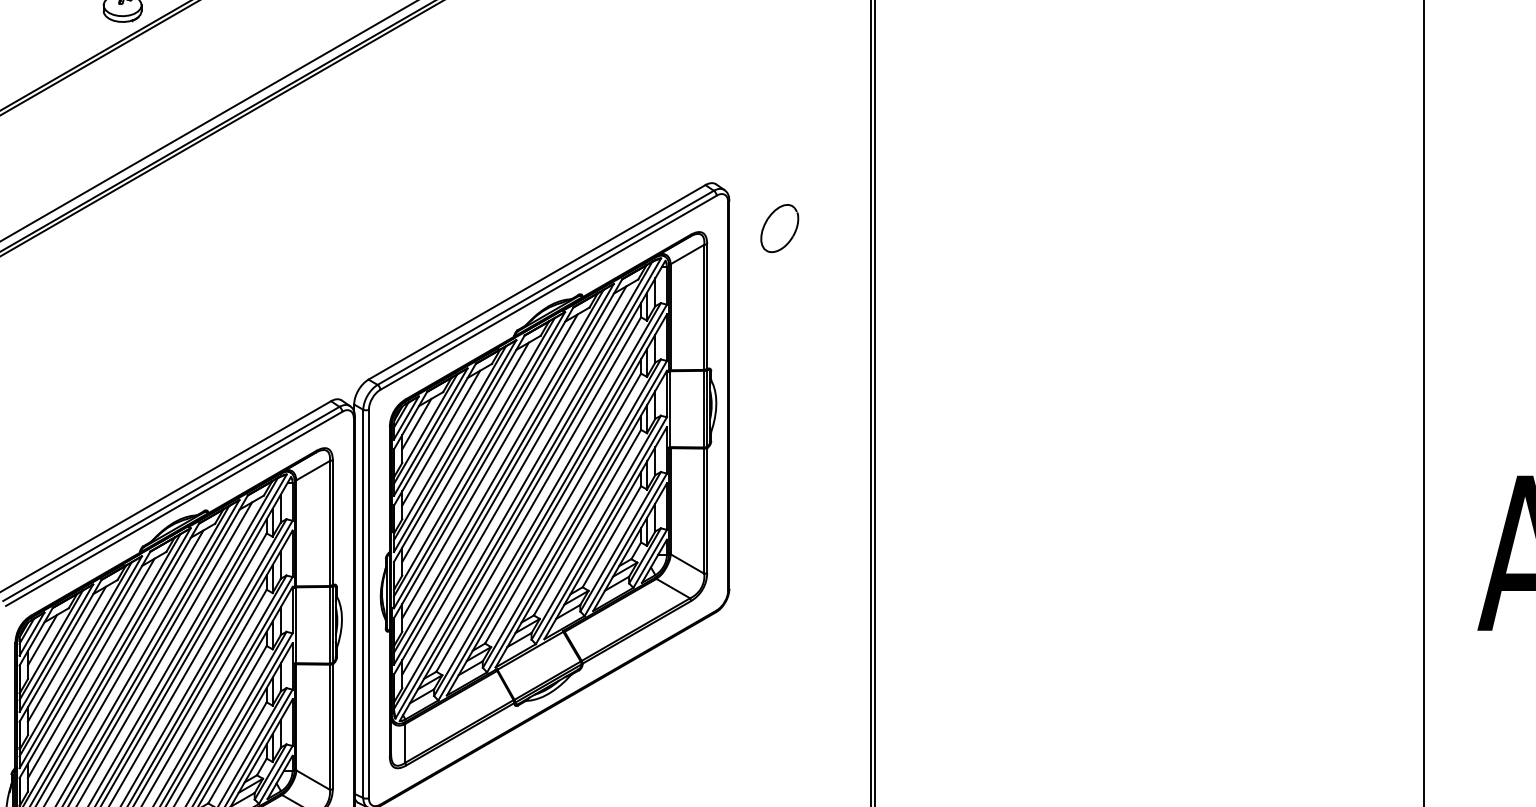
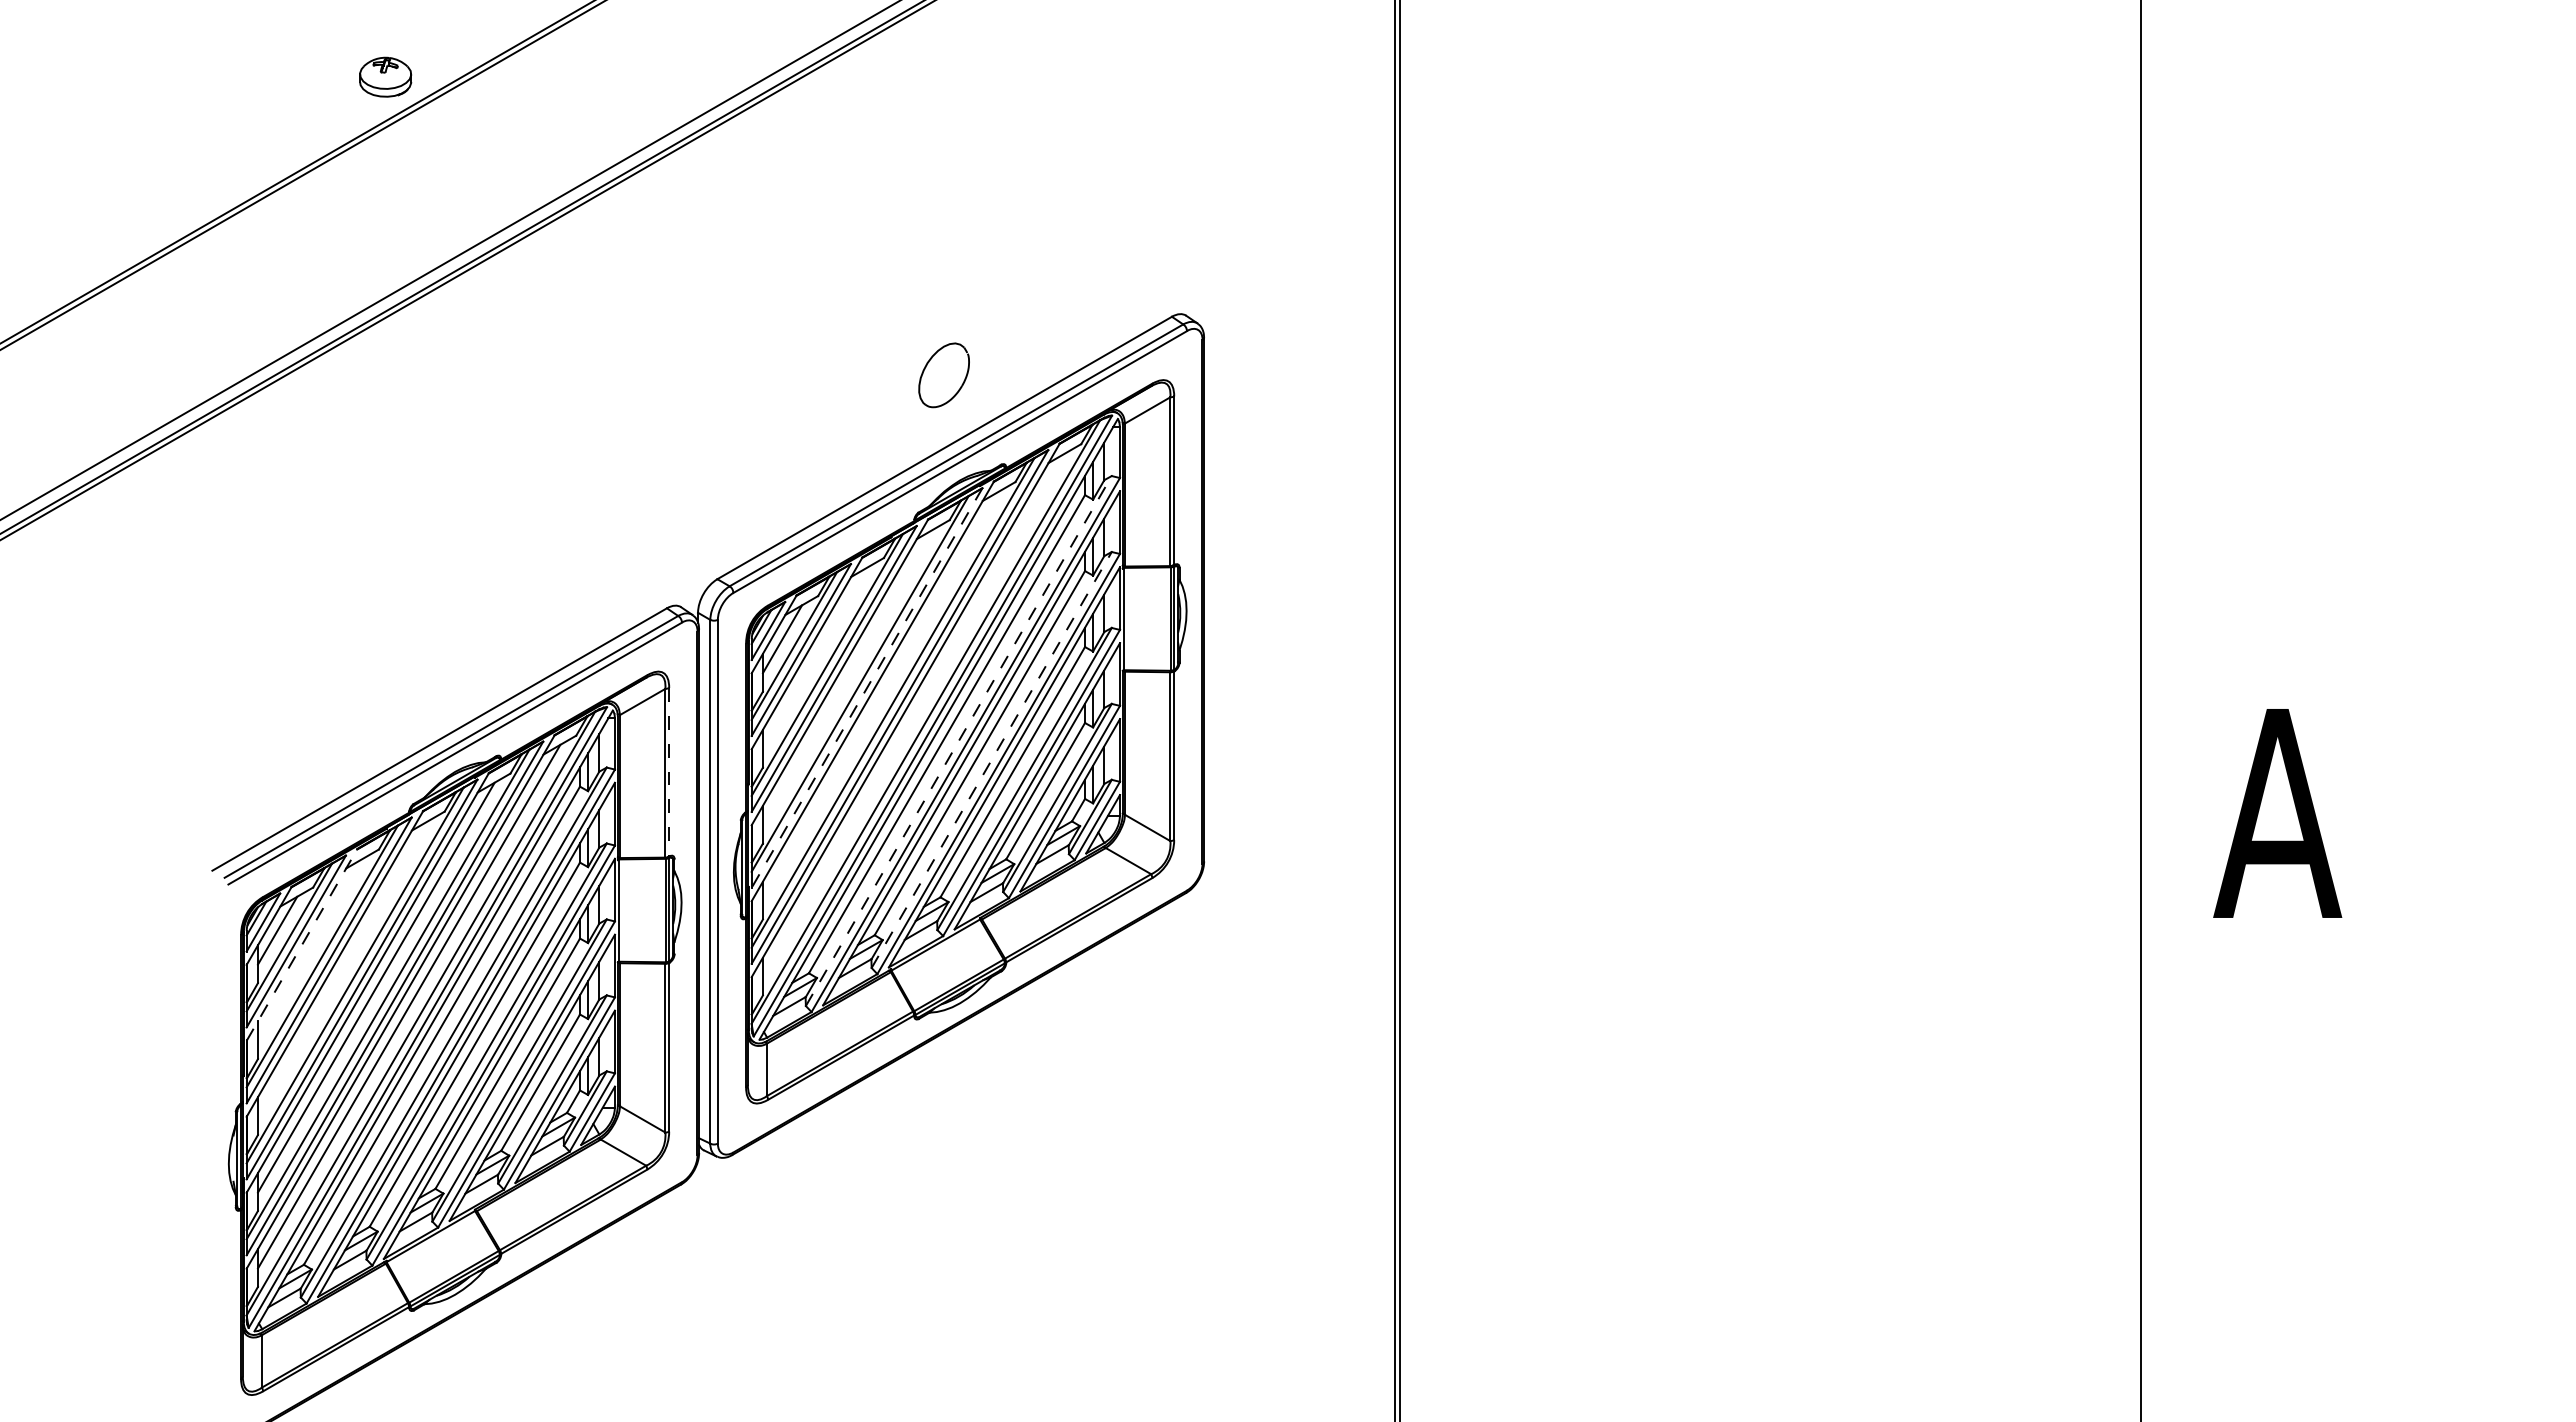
part: (779, 228) -> (943, 375), moved
line: (440, 438) -> (814, 658), removed
line: (464, 452) -> (847, 677), removed
line: (479, 460) -> (867, 688), solid -> dashed
line: (489, 466) -> (880, 696), removed
line: (513, 480) -> (913, 715), removed
line: (547, 499) -> (958, 741), solid -> dashed
line: (571, 513) -> (991, 759), solid -> dashed
line: (333, 522) -> (669, 772), solid -> dashed
line: (60, 650) -> (302, 944), solid -> dashed
line: (66, 654) -> (310, 949), removed
line: (90, 668) -> (342, 968), removed

